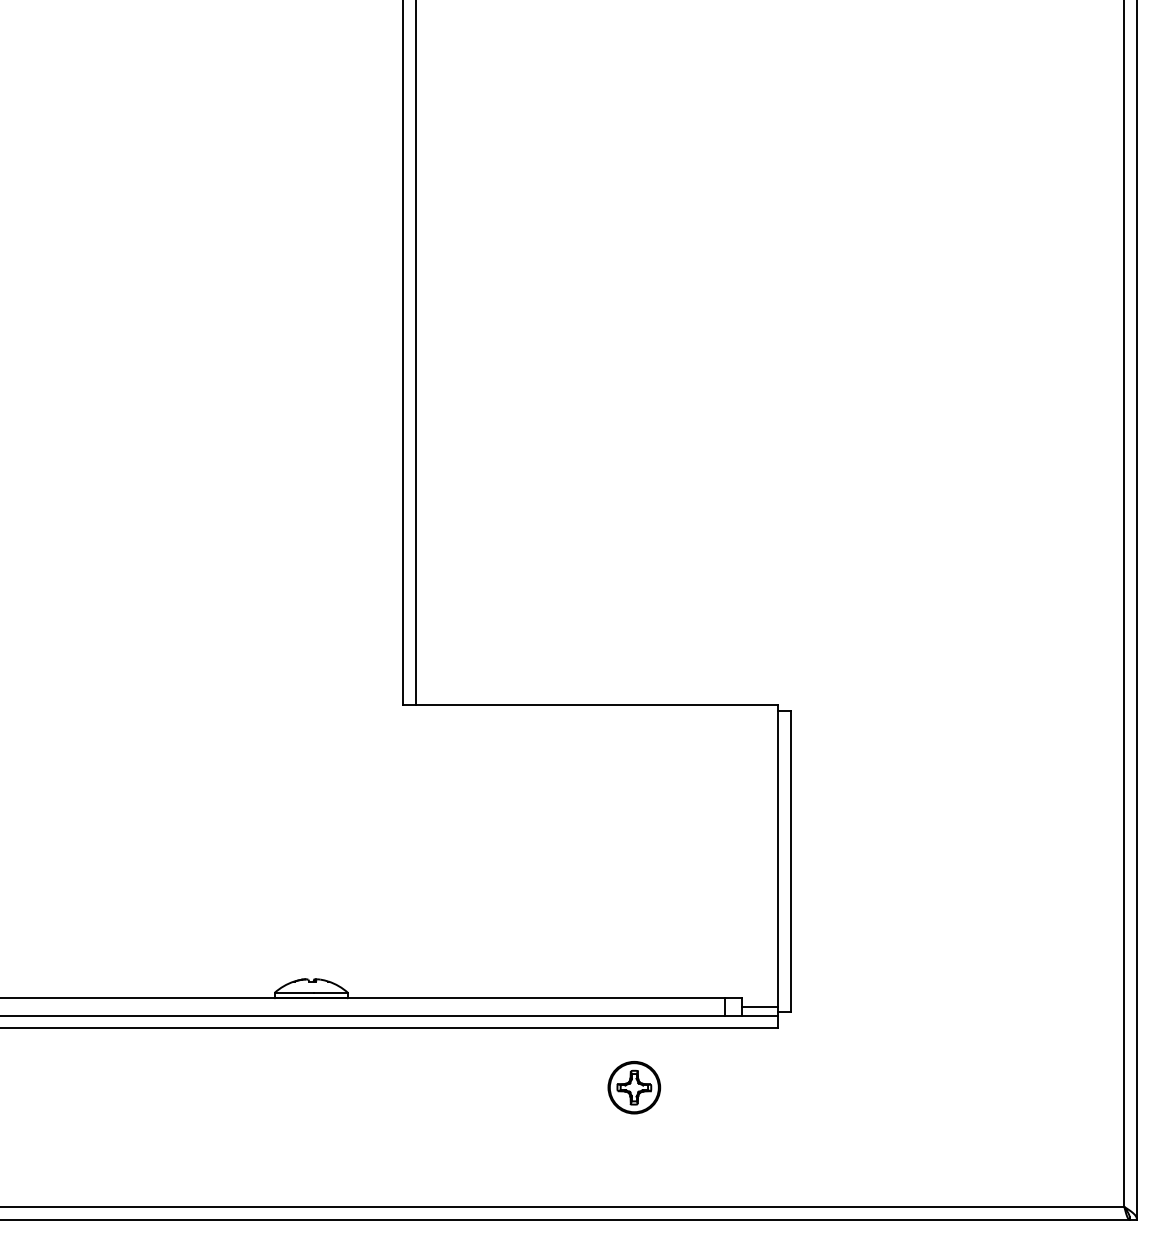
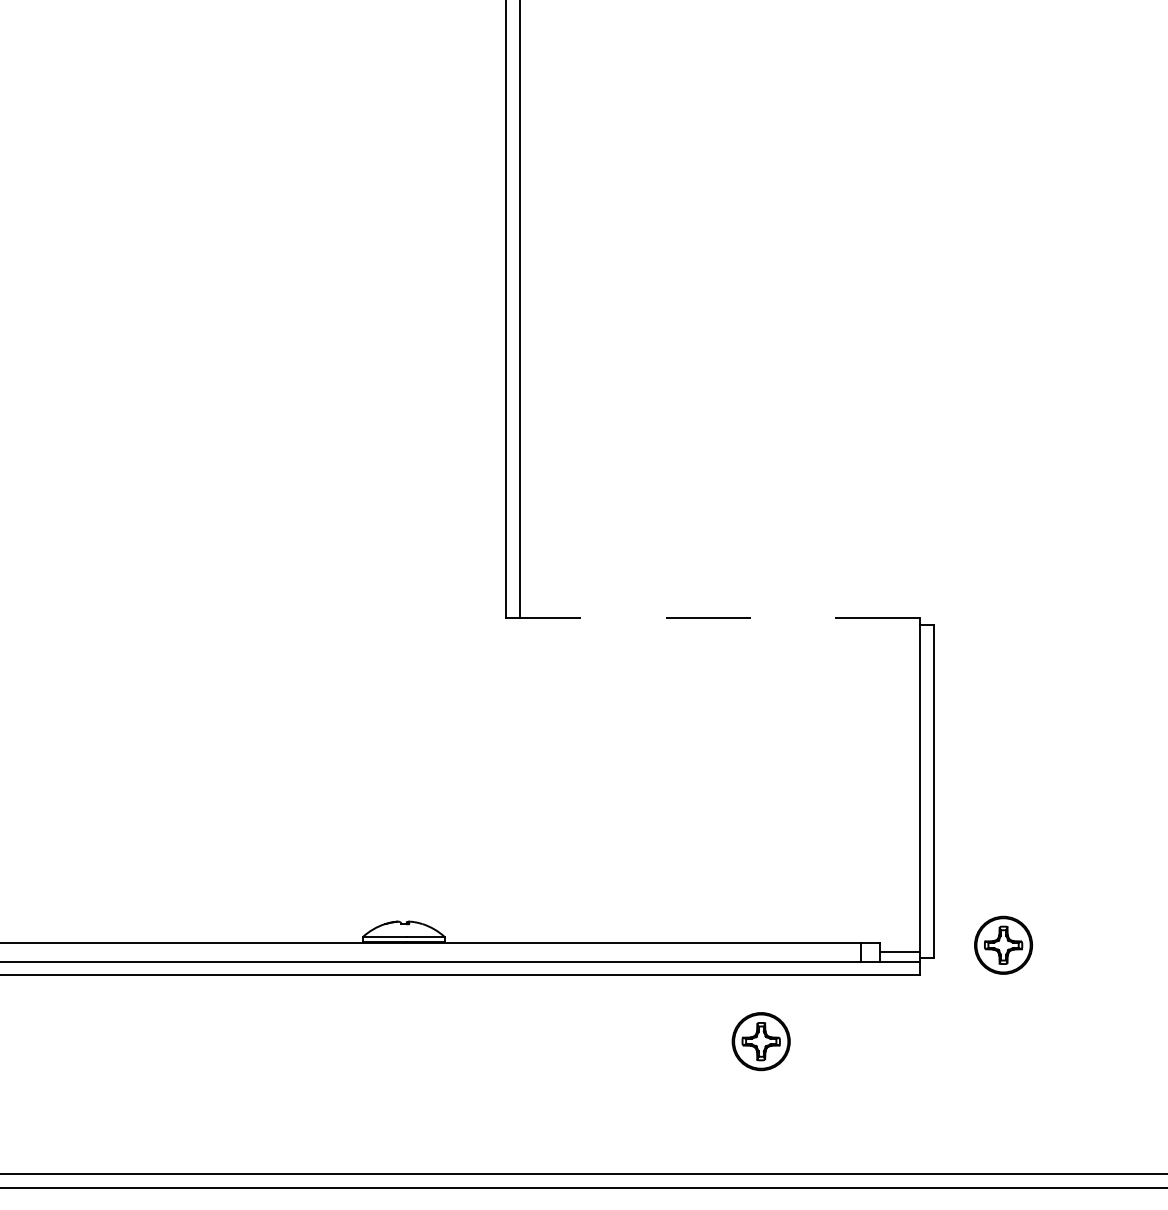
line: (596, 704) -> (719, 617), solid -> dashed
part: (853, 1000) -> (1003, 945), added

